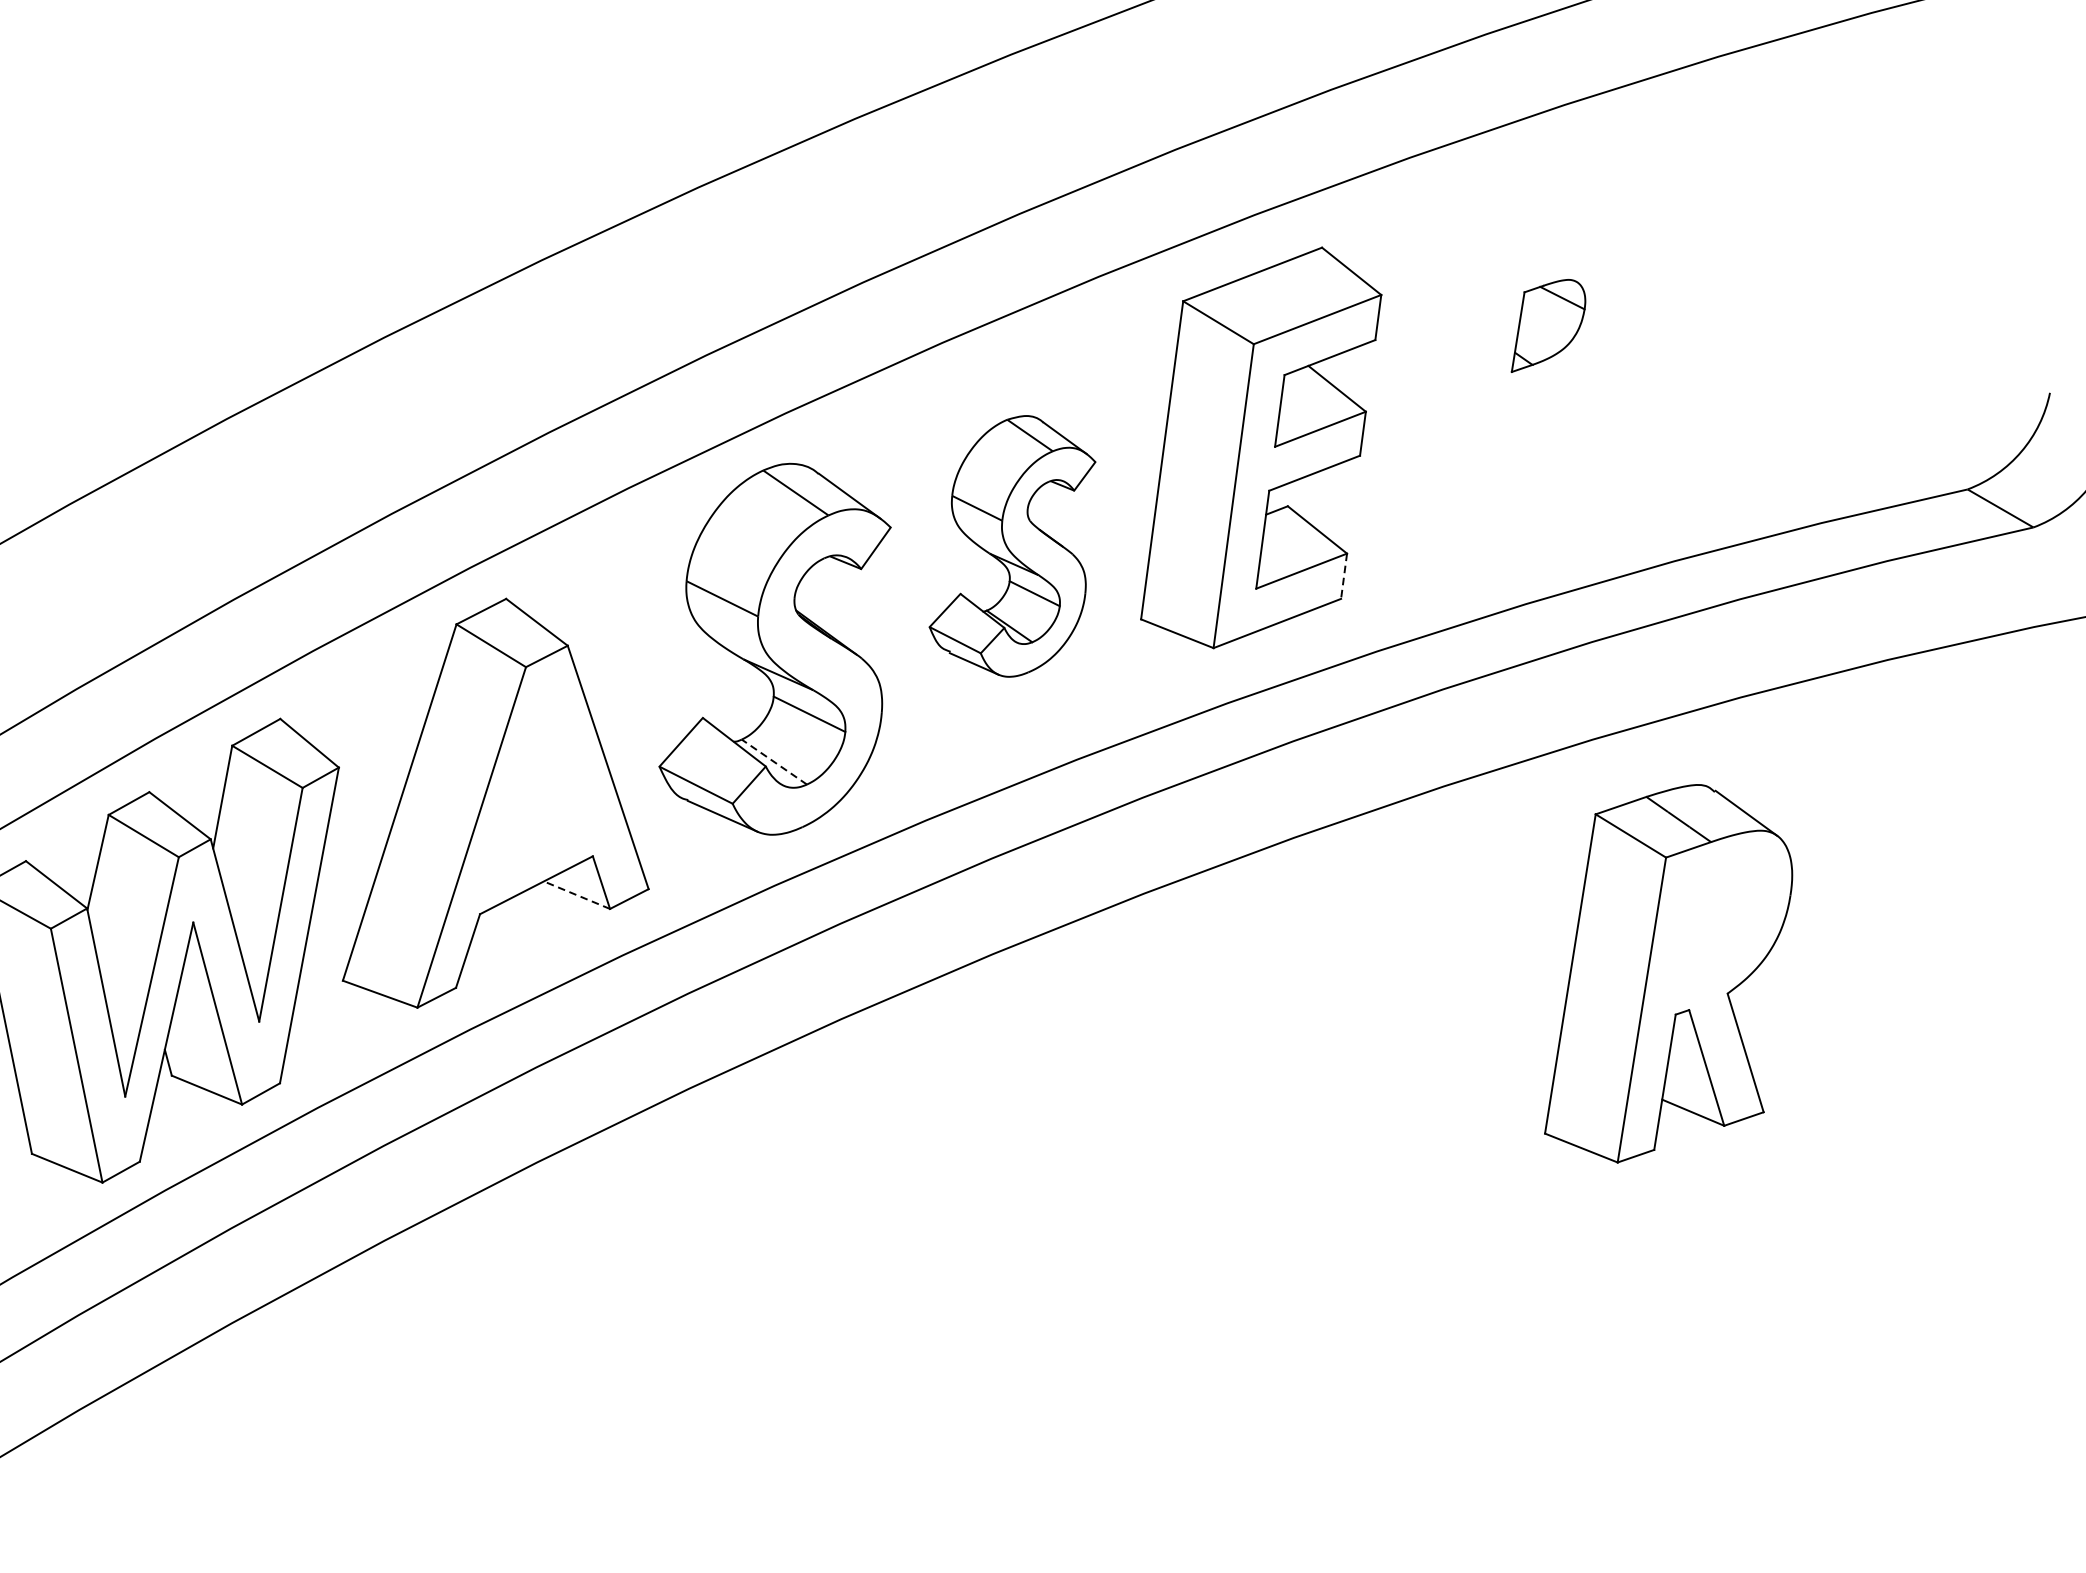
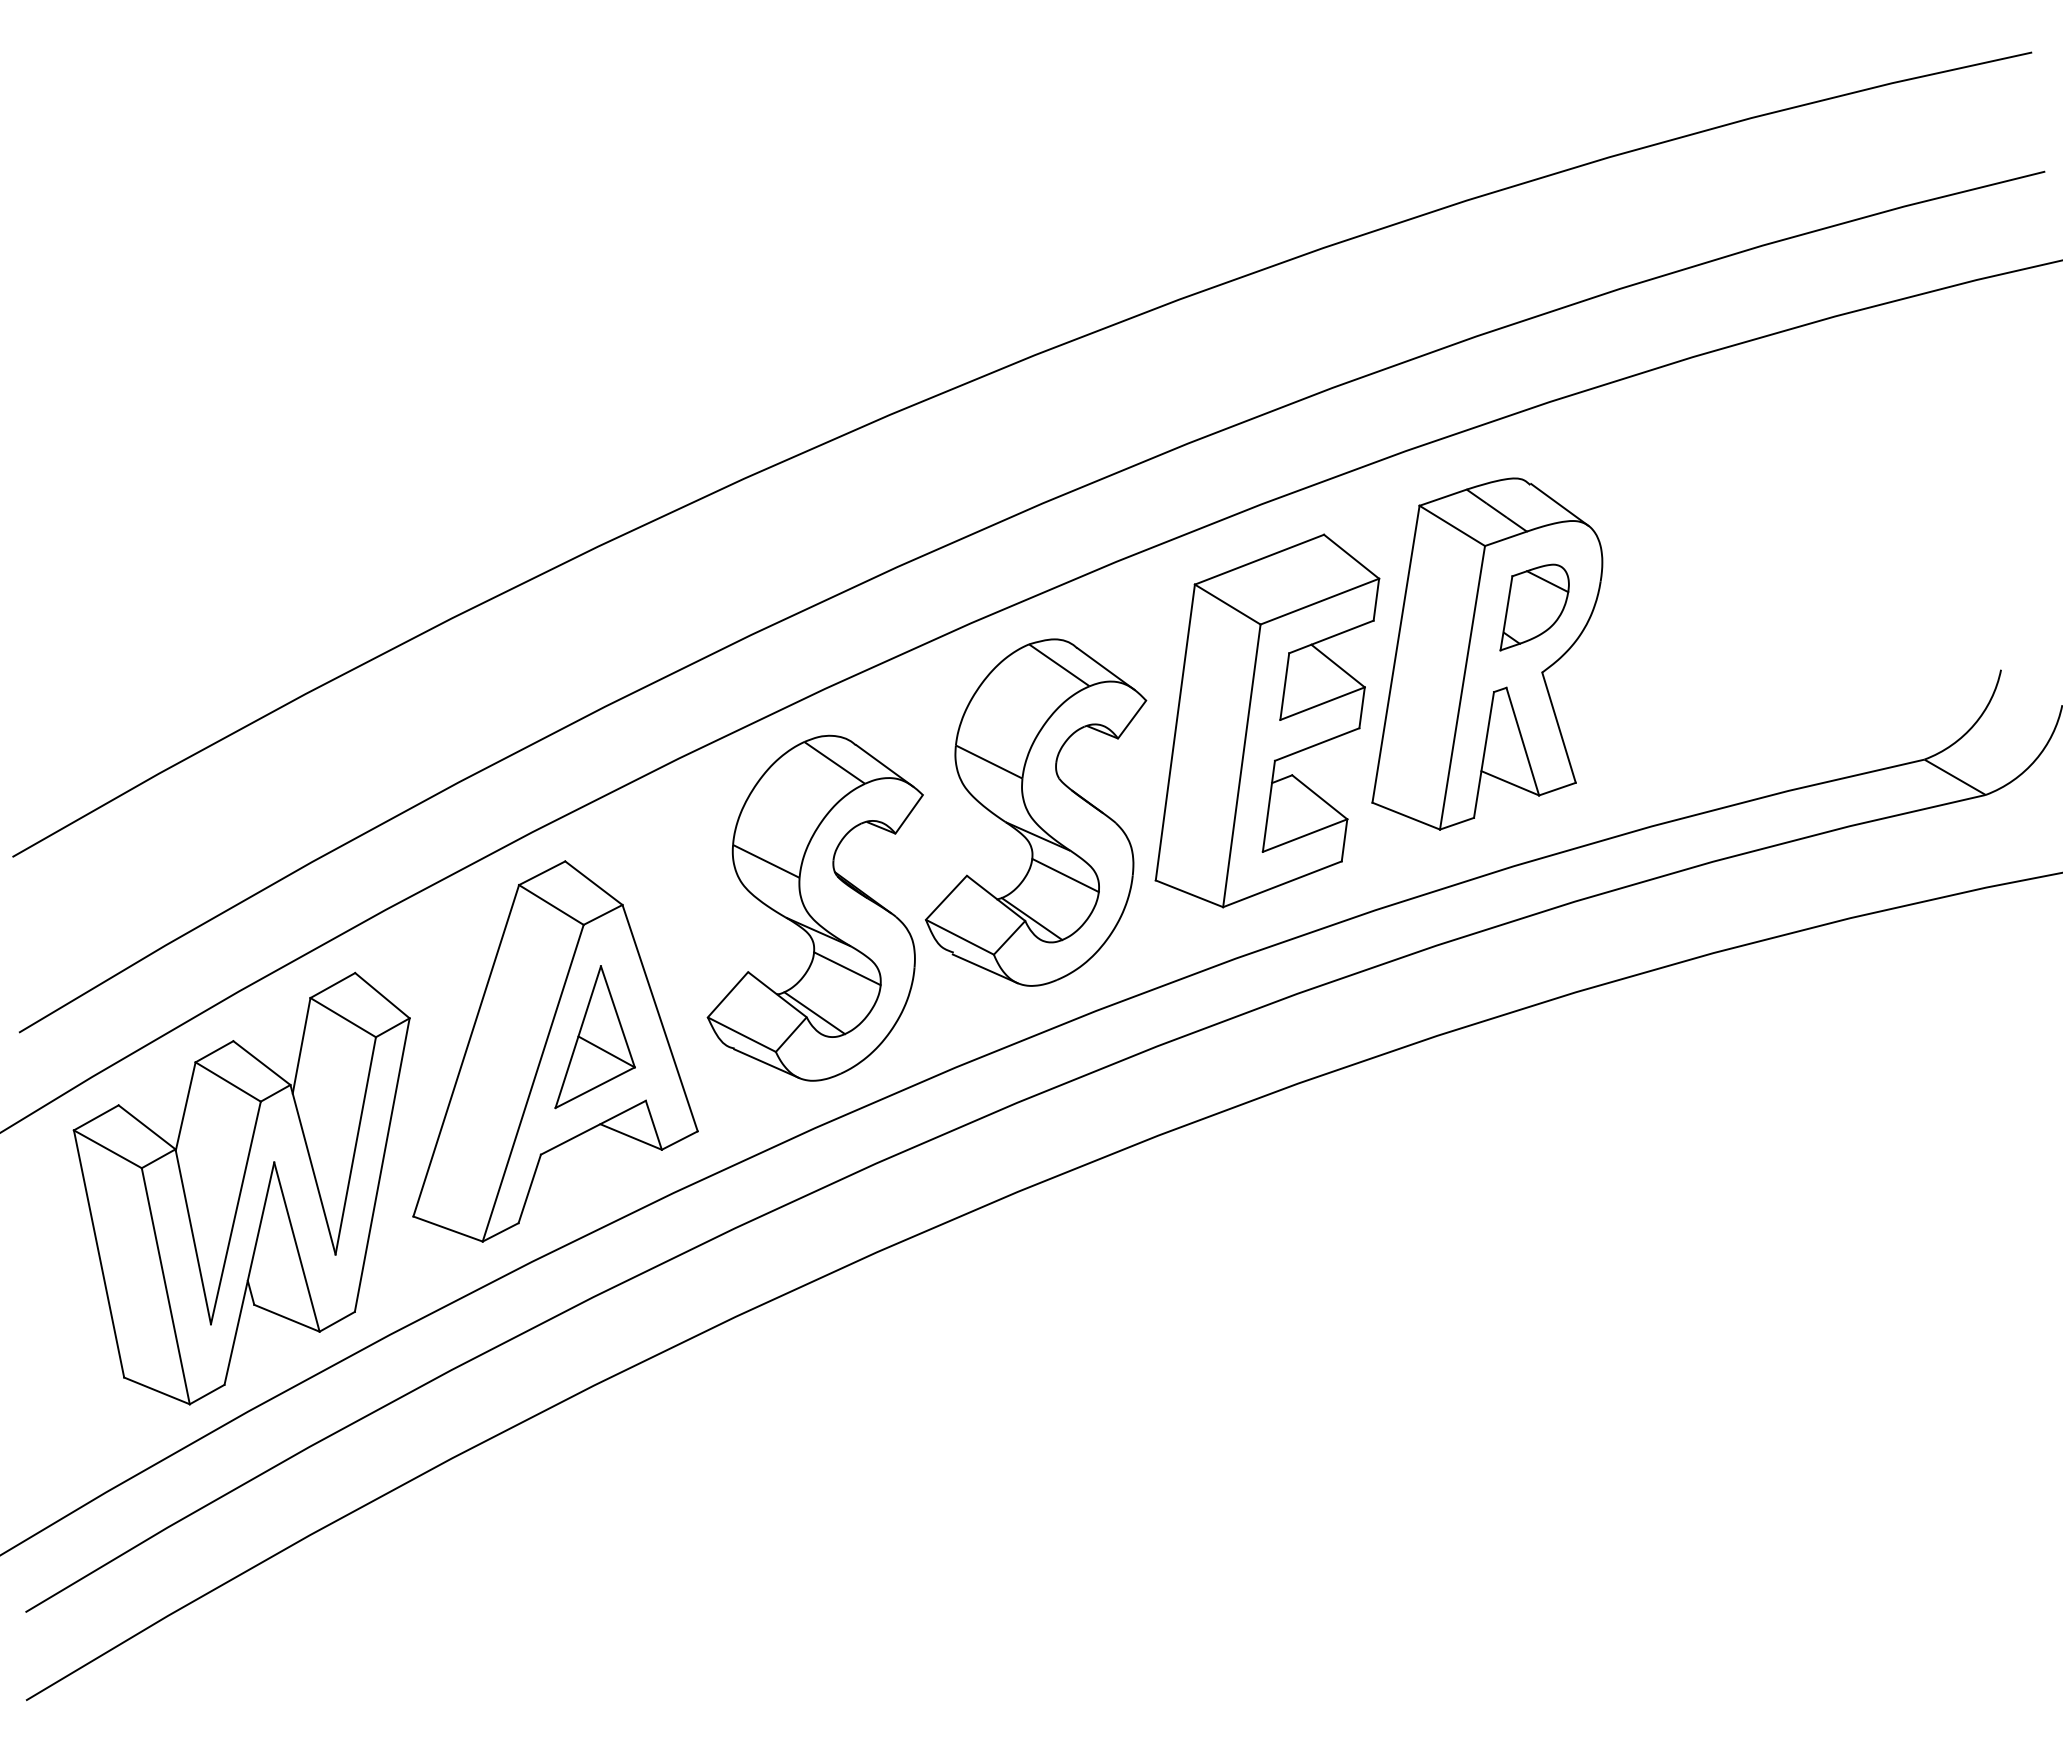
part: (1012, 546) -> (1036, 812), size x1.43
line: (1344, 576) -> (1344, 840), dashed -> solid
line: (774, 762) -> (814, 1013), dashed -> solid
part: (537, 788) -> (594, 1037), added
line: (576, 894) -> (630, 1136), dashed -> solid
part: (1668, 973) -> (1487, 653), moved

